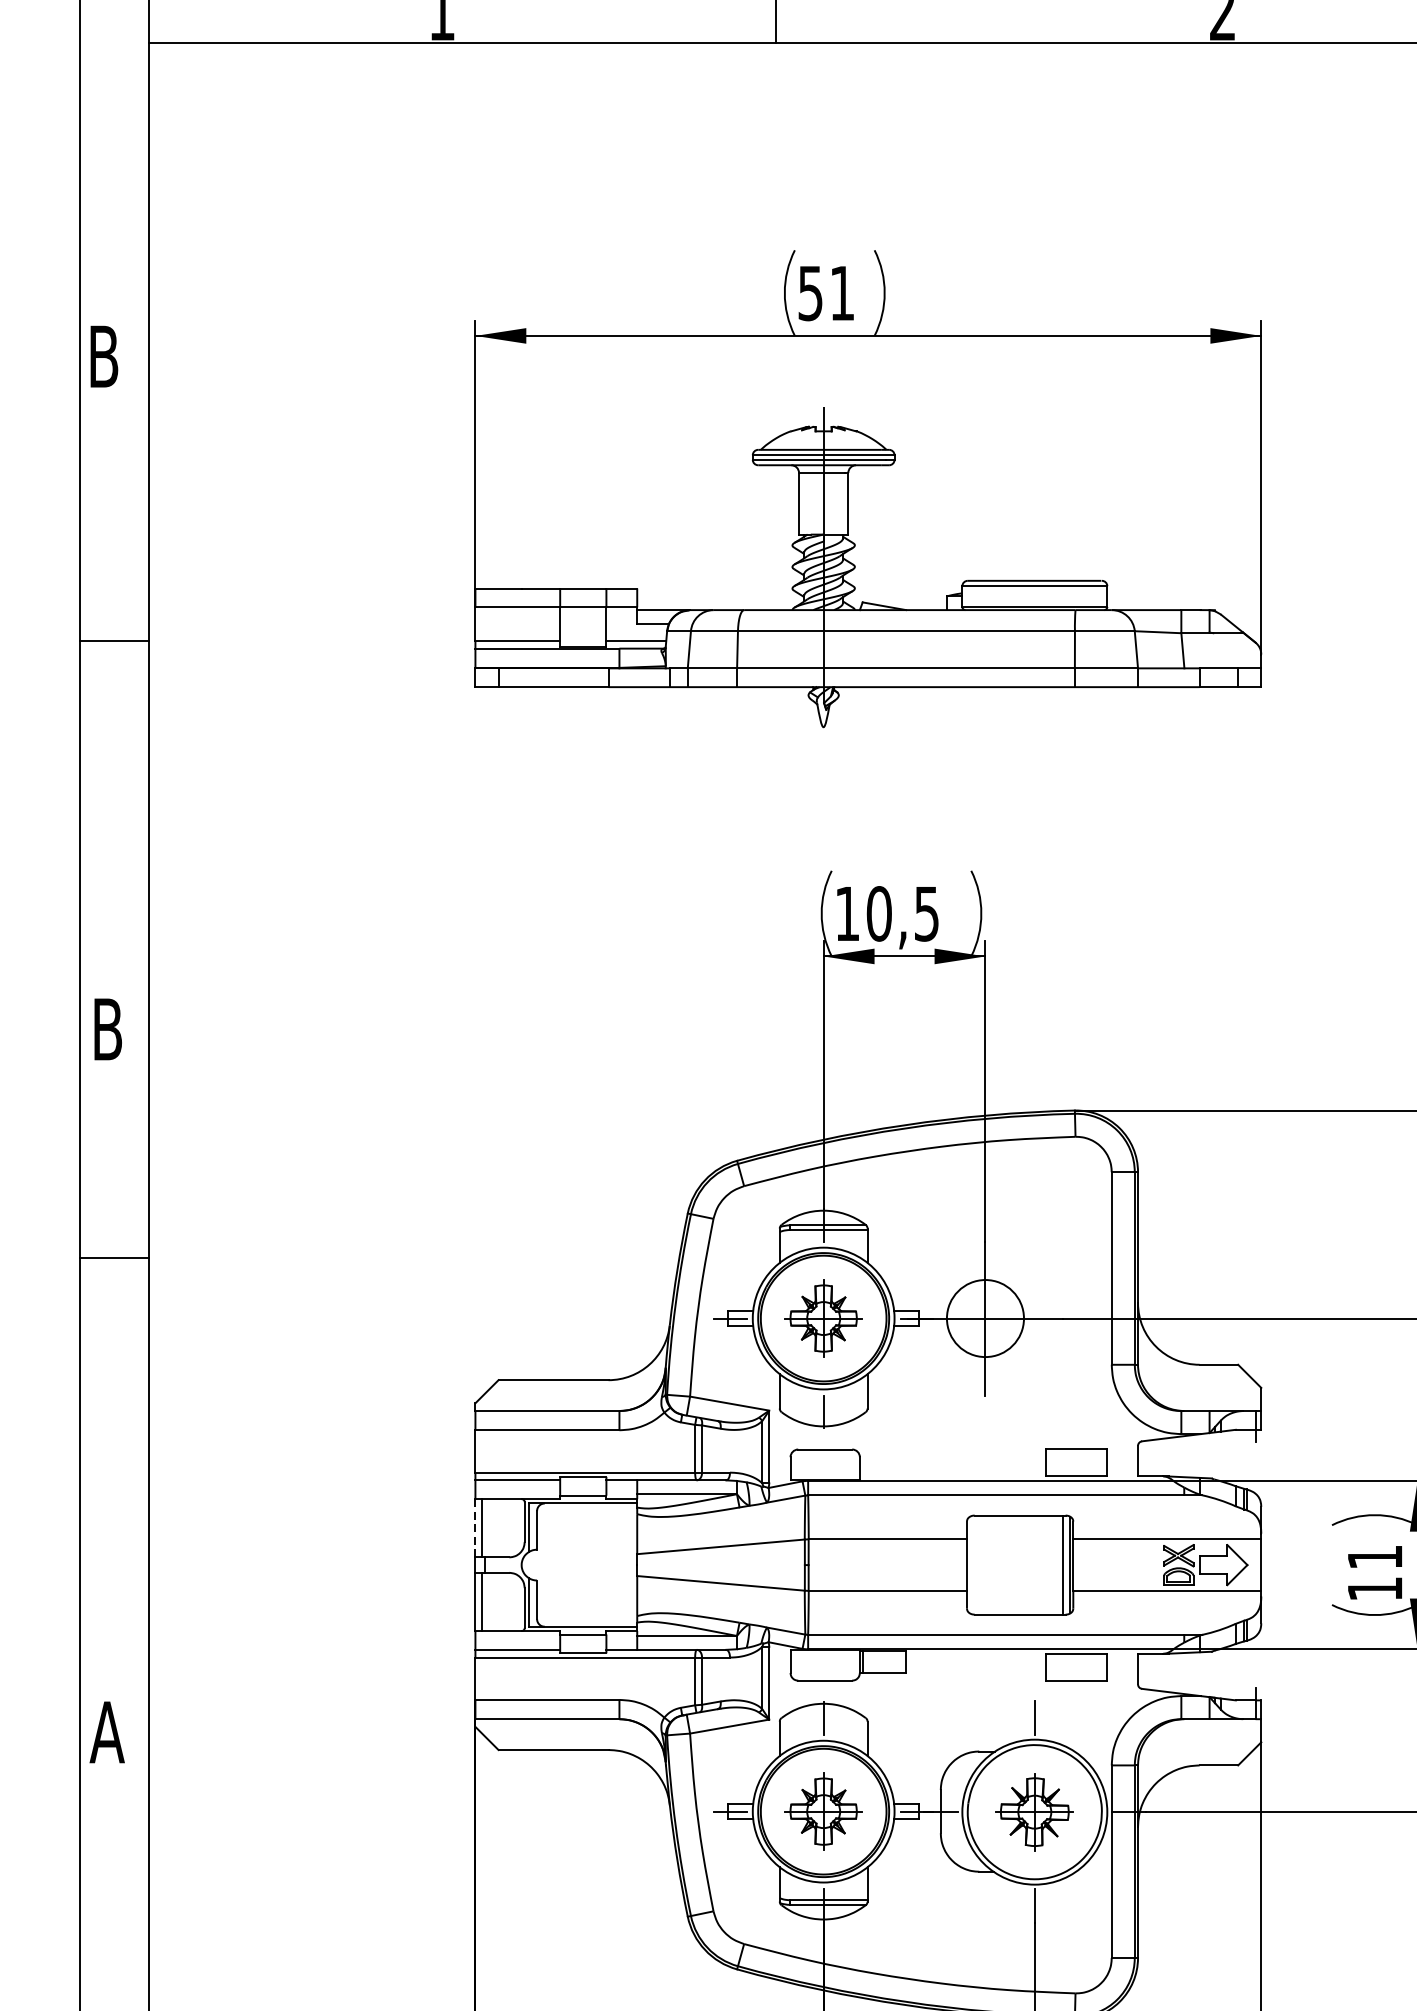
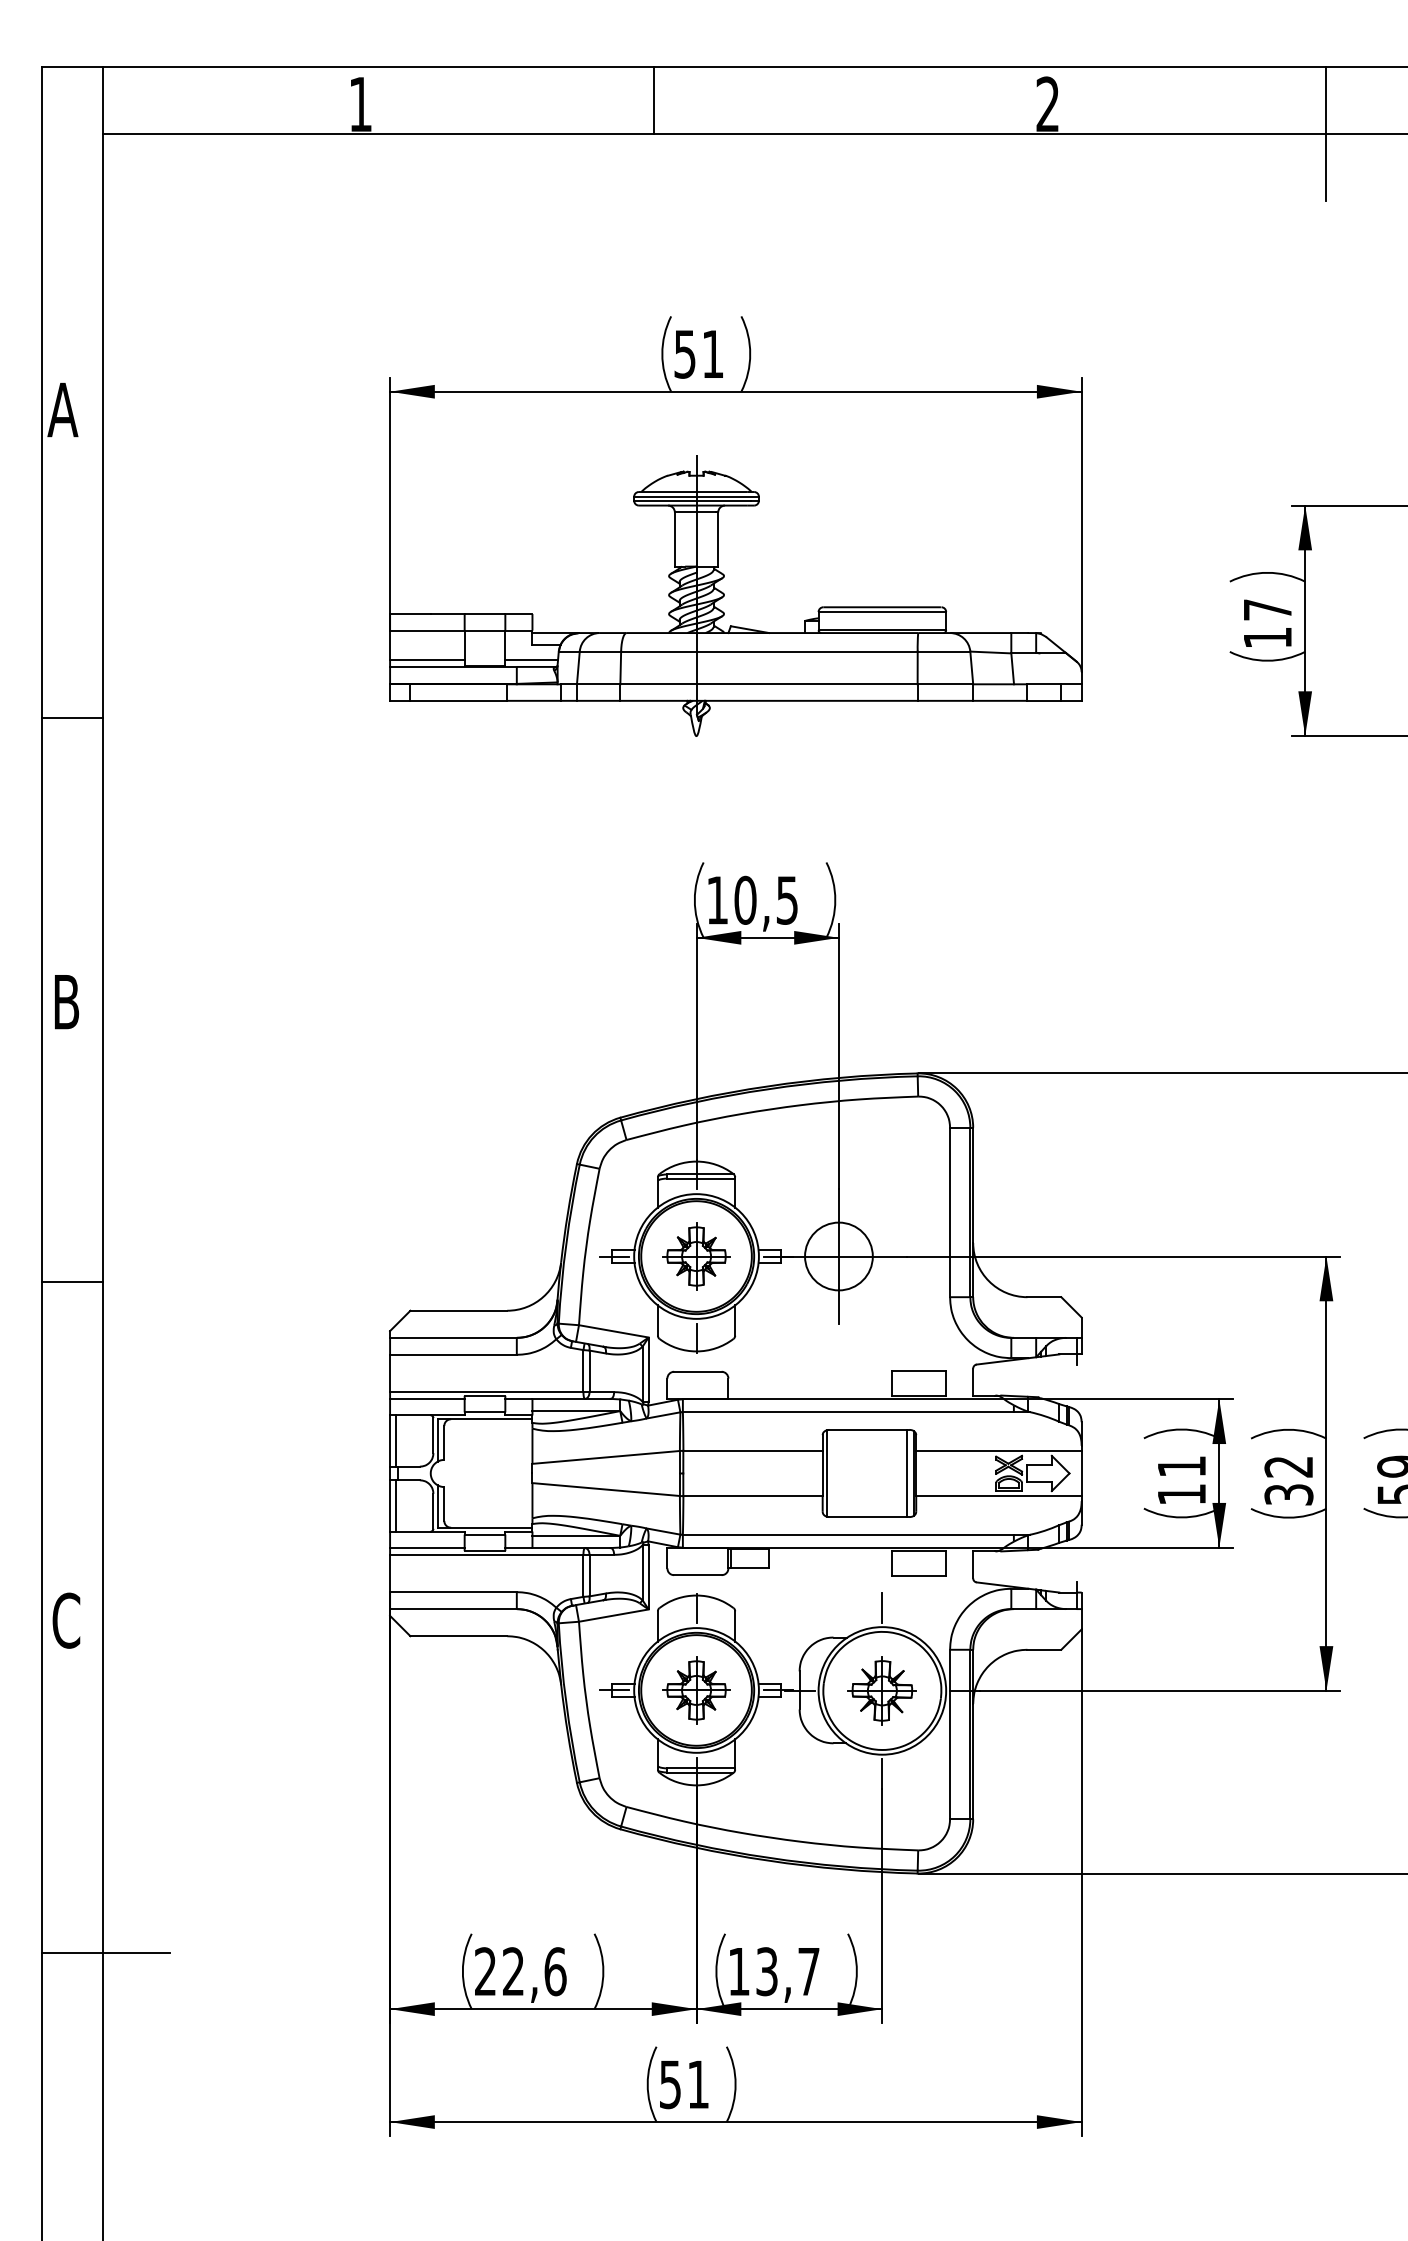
text: (103, 356) -> (62, 409), B -> A
line: (114, 641) -> (72, 718), moved
line: (114, 1258) -> (72, 1282), moved
line: (475, 1528) -> (390, 1441), dashed -> solid
line: (971, 1565) -> (826, 1473), added
text: (106, 1732) -> (65, 1620), A -> C

